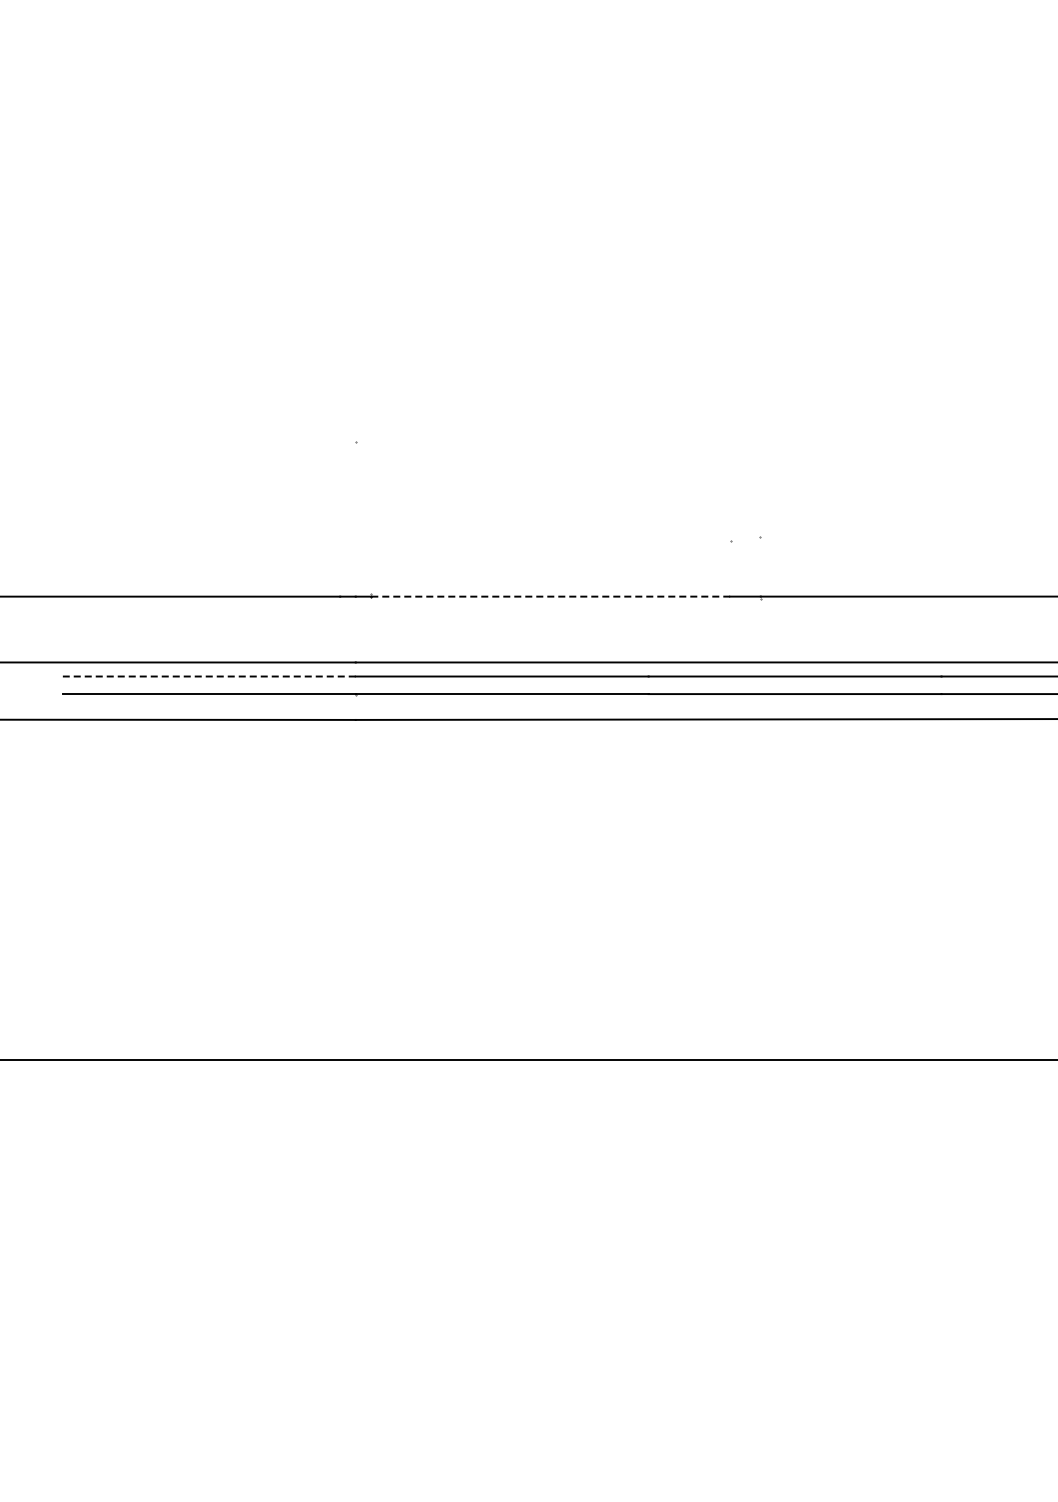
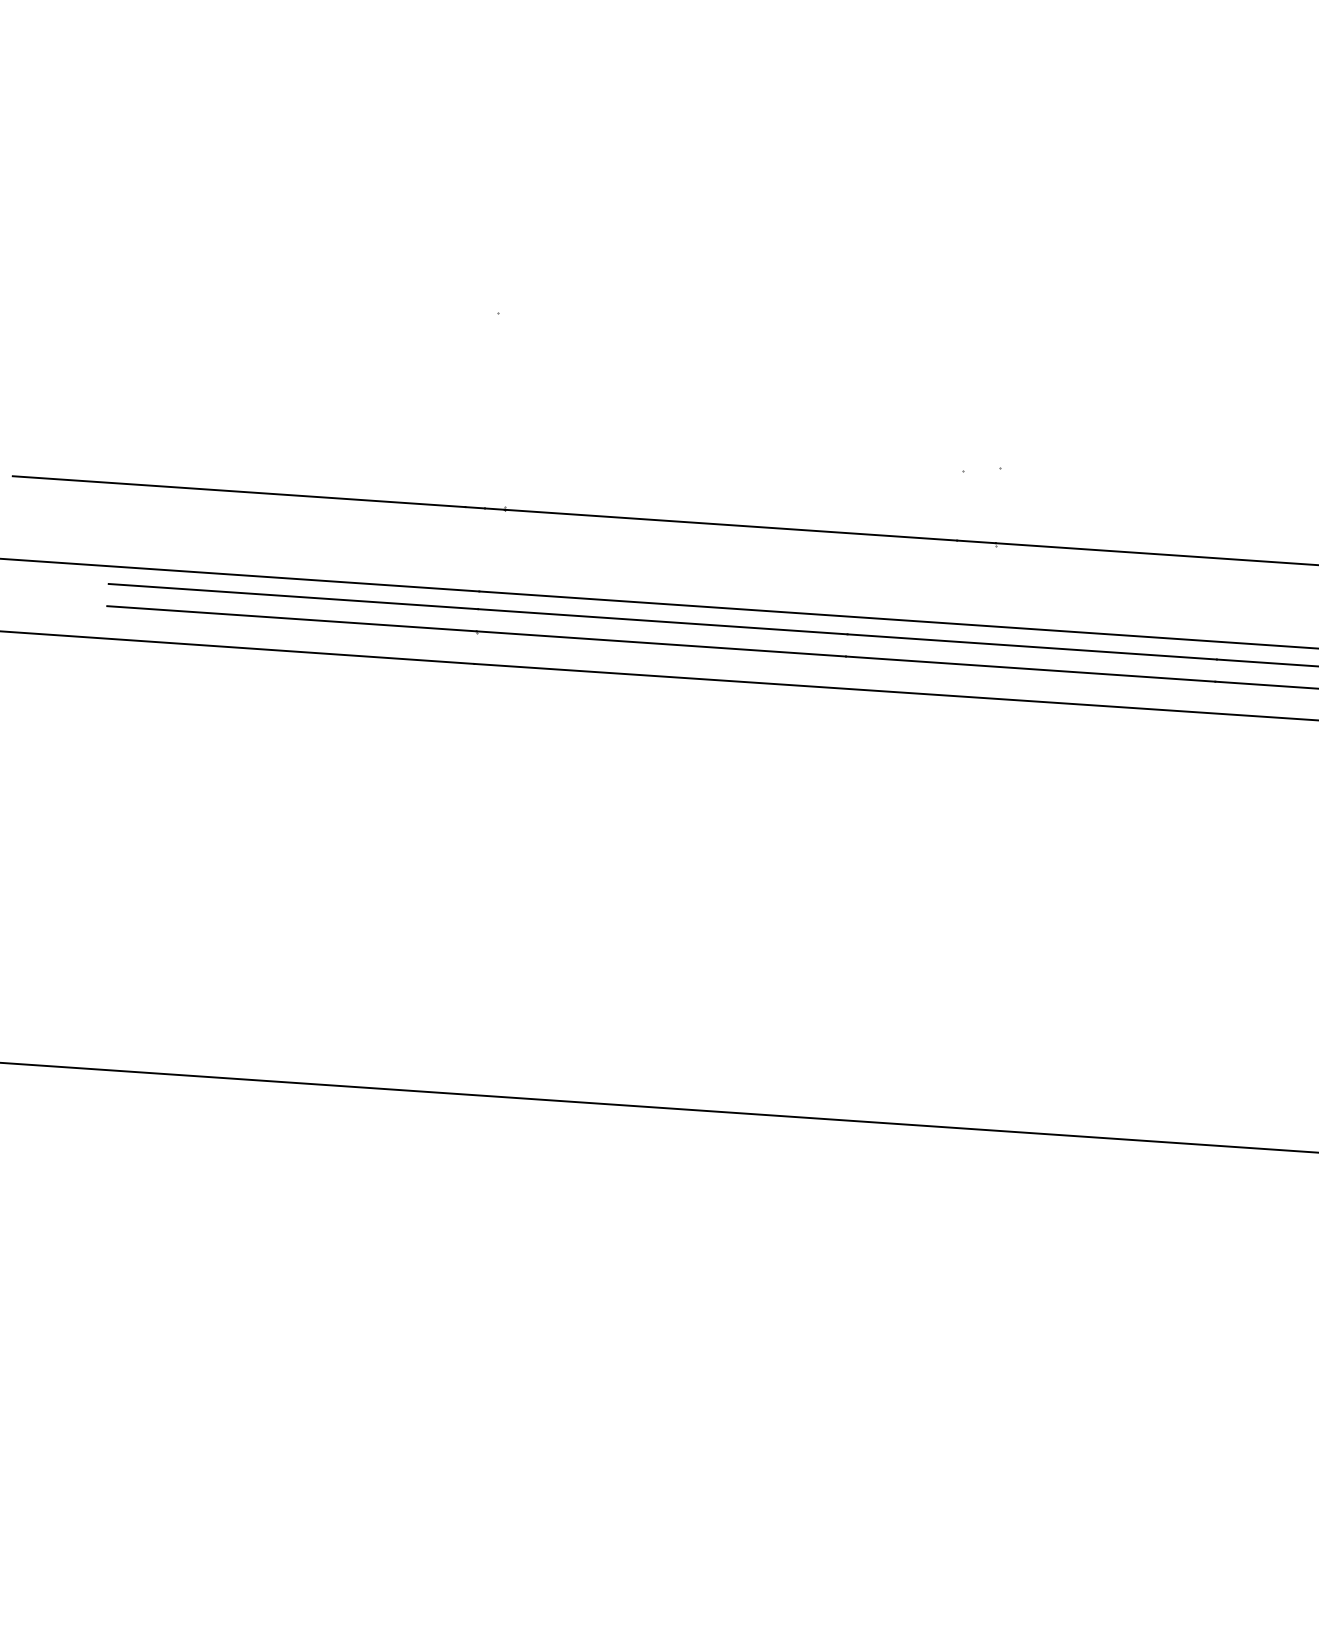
line: (551, 596) -> (731, 525), dashed -> solid
line: (208, 676) -> (292, 596), dashed -> solid

